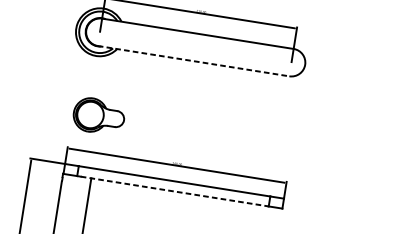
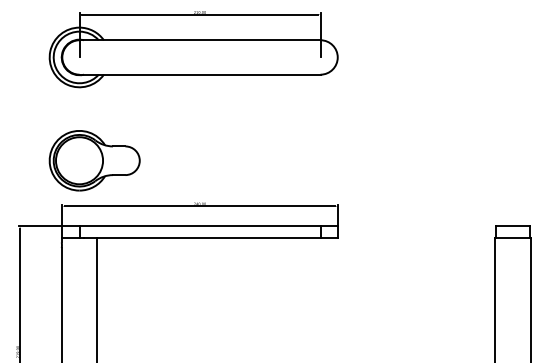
line: (193, 61) -> (200, 74), dashed -> solid
part: (98, 116) -> (94, 160), size x1.43
line: (174, 191) -> (202, 238), dashed -> solid

